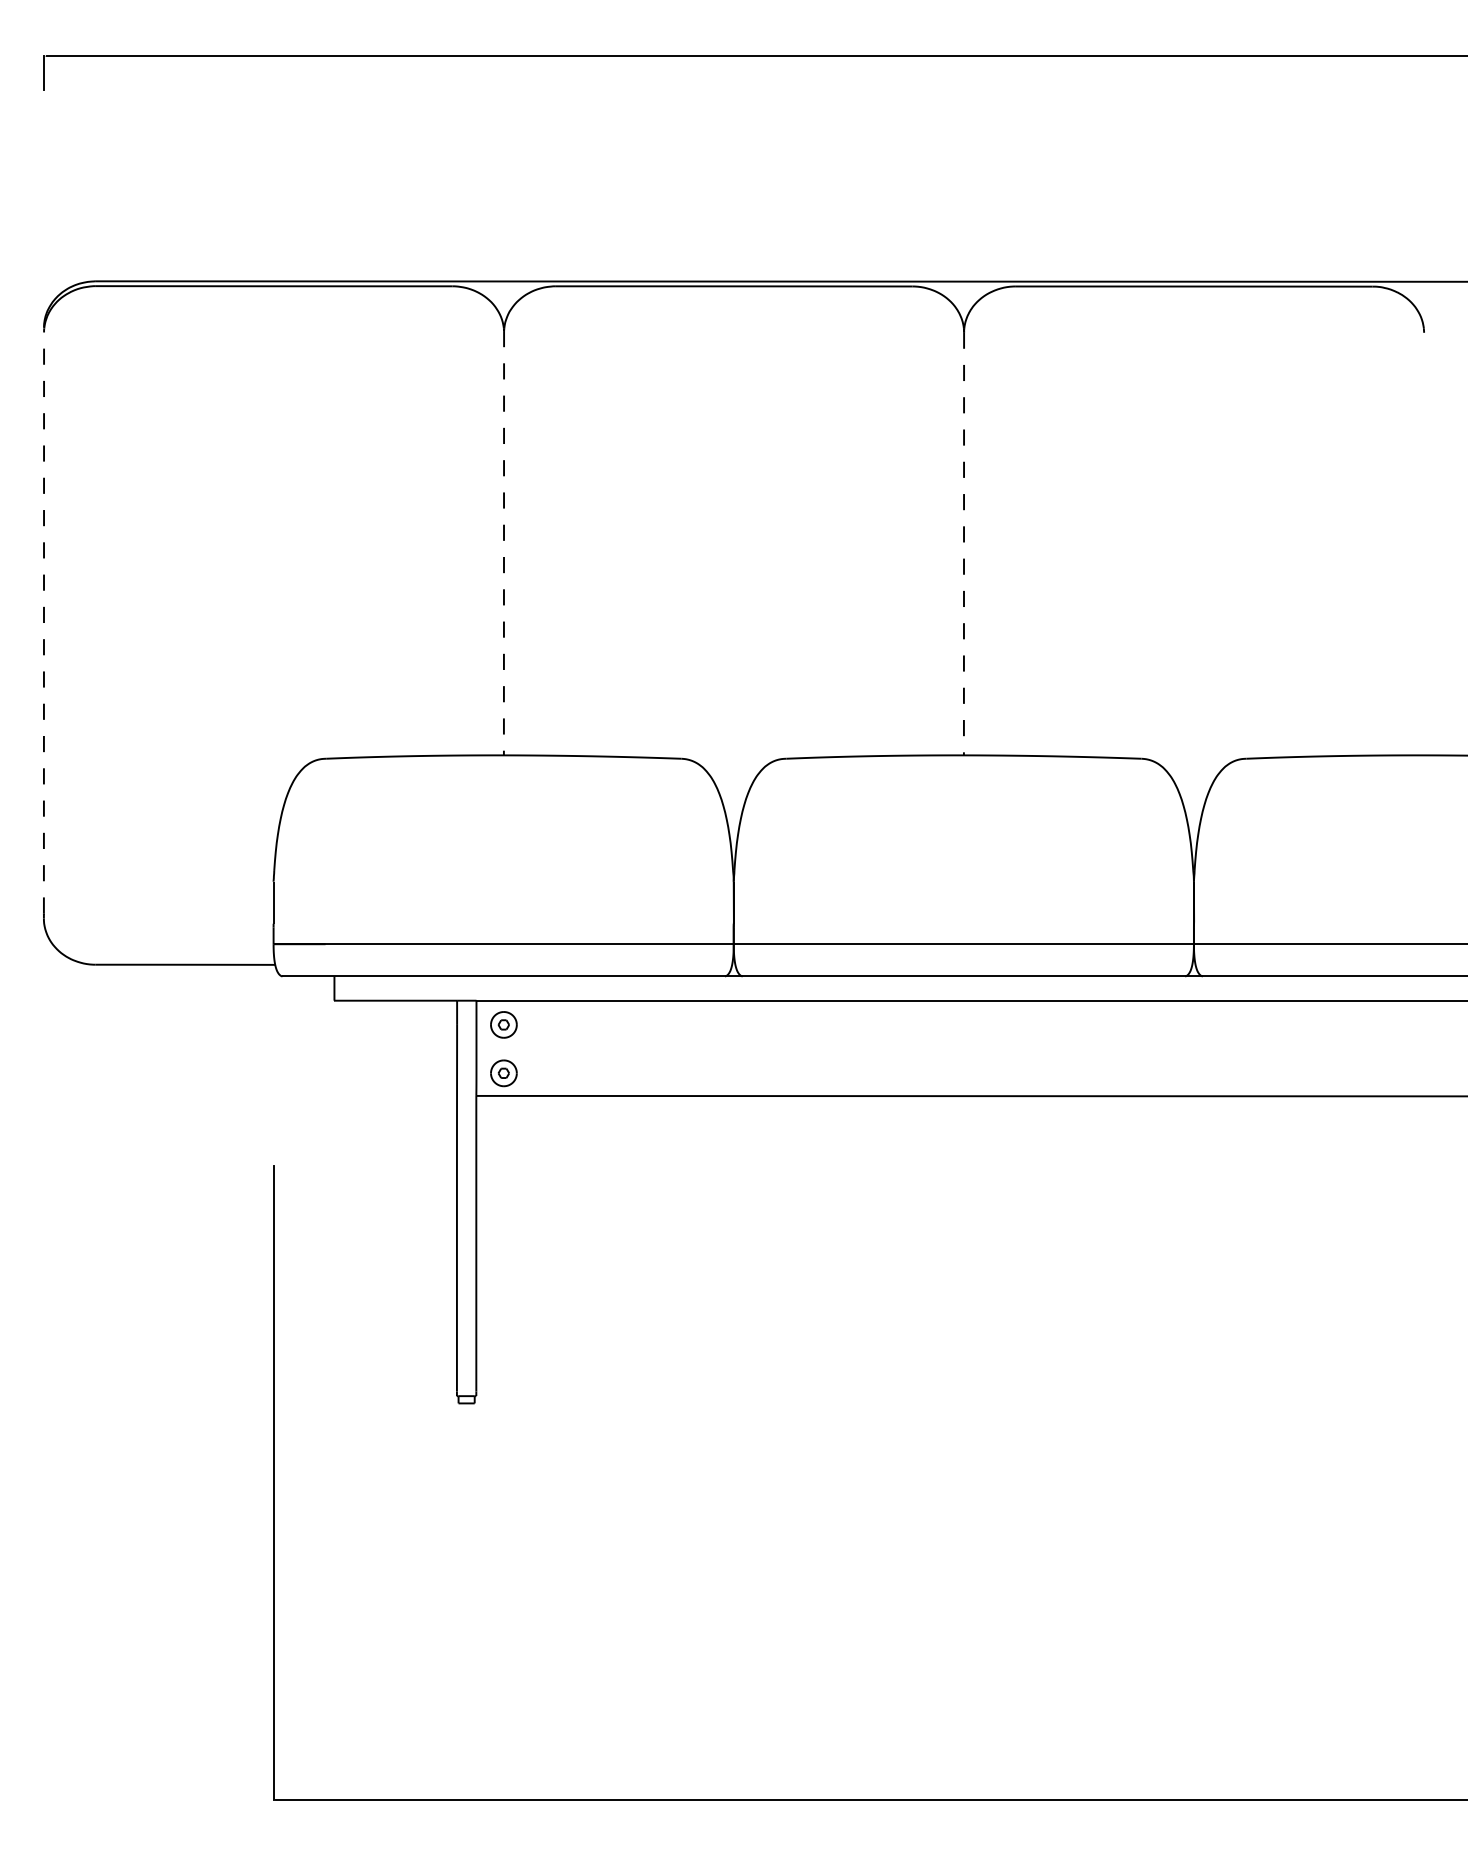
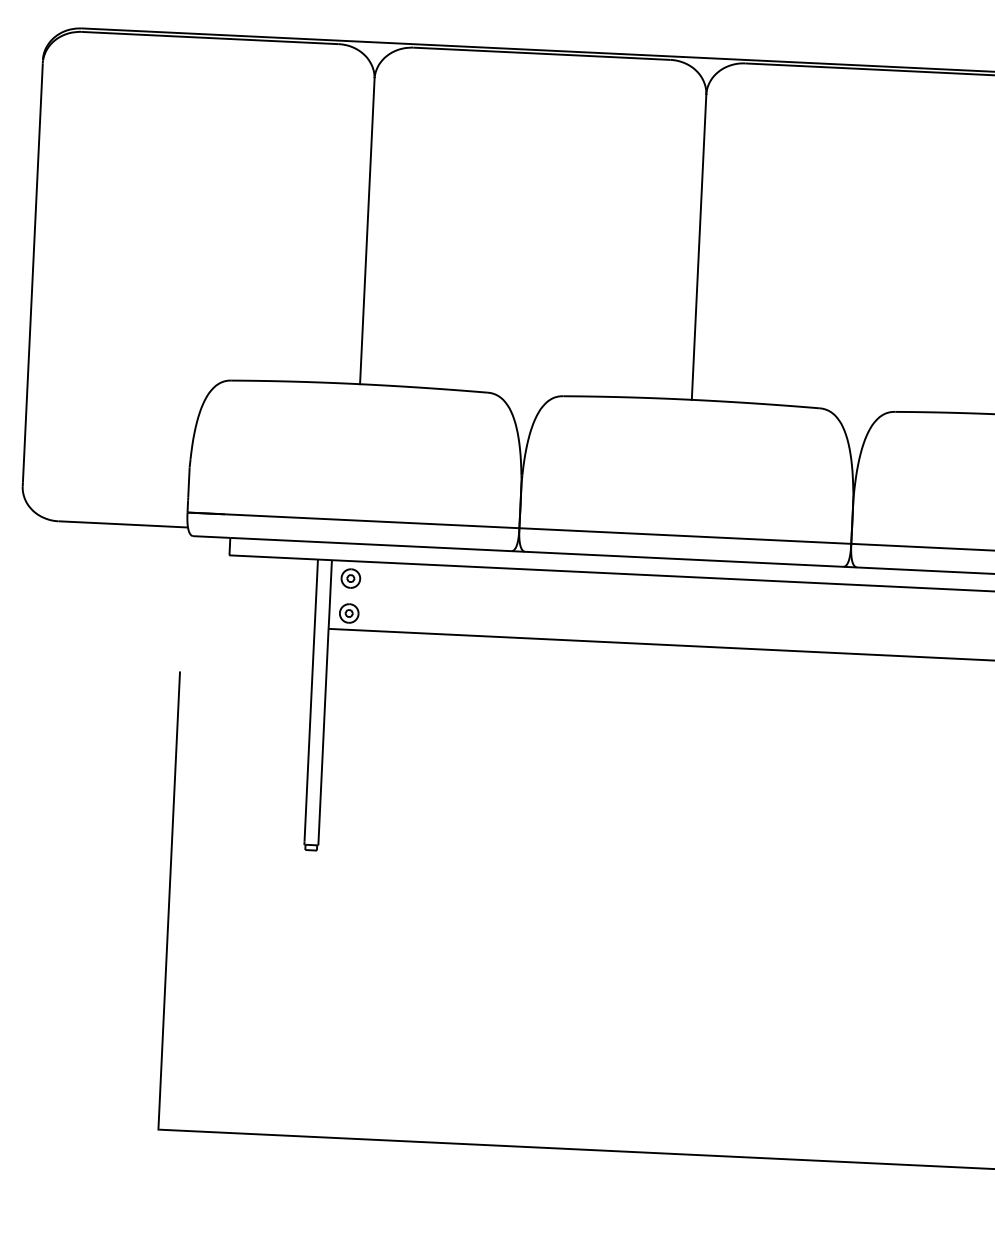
line: (504, 543) -> (367, 231), dashed -> solid
line: (964, 544) -> (699, 247), dashed -> solid
line: (43, 623) -> (32, 273), dashed -> solid

